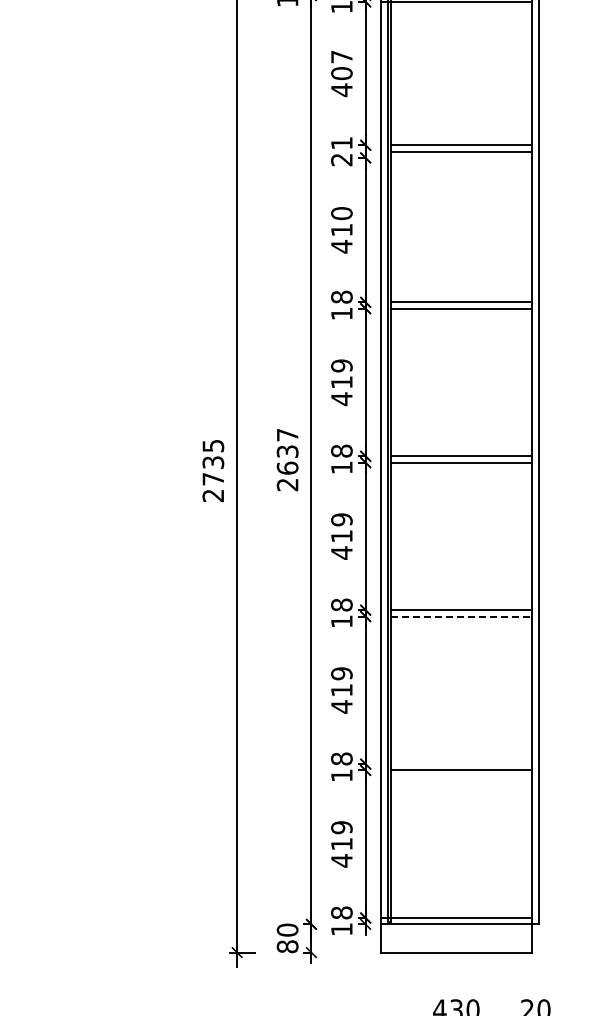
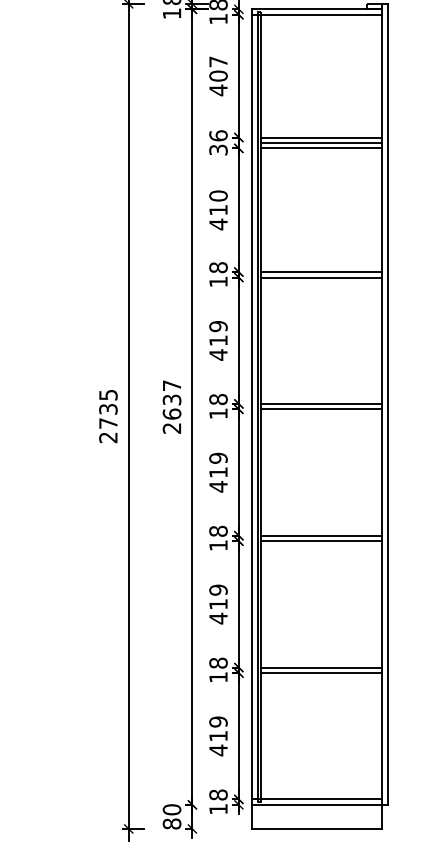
text: (341, 151) -> (218, 142), 21 -> 36
line: (461, 157) -> (320, 148), added
line: (461, 616) -> (320, 541), dashed -> solid
line: (461, 764) -> (320, 667), added

